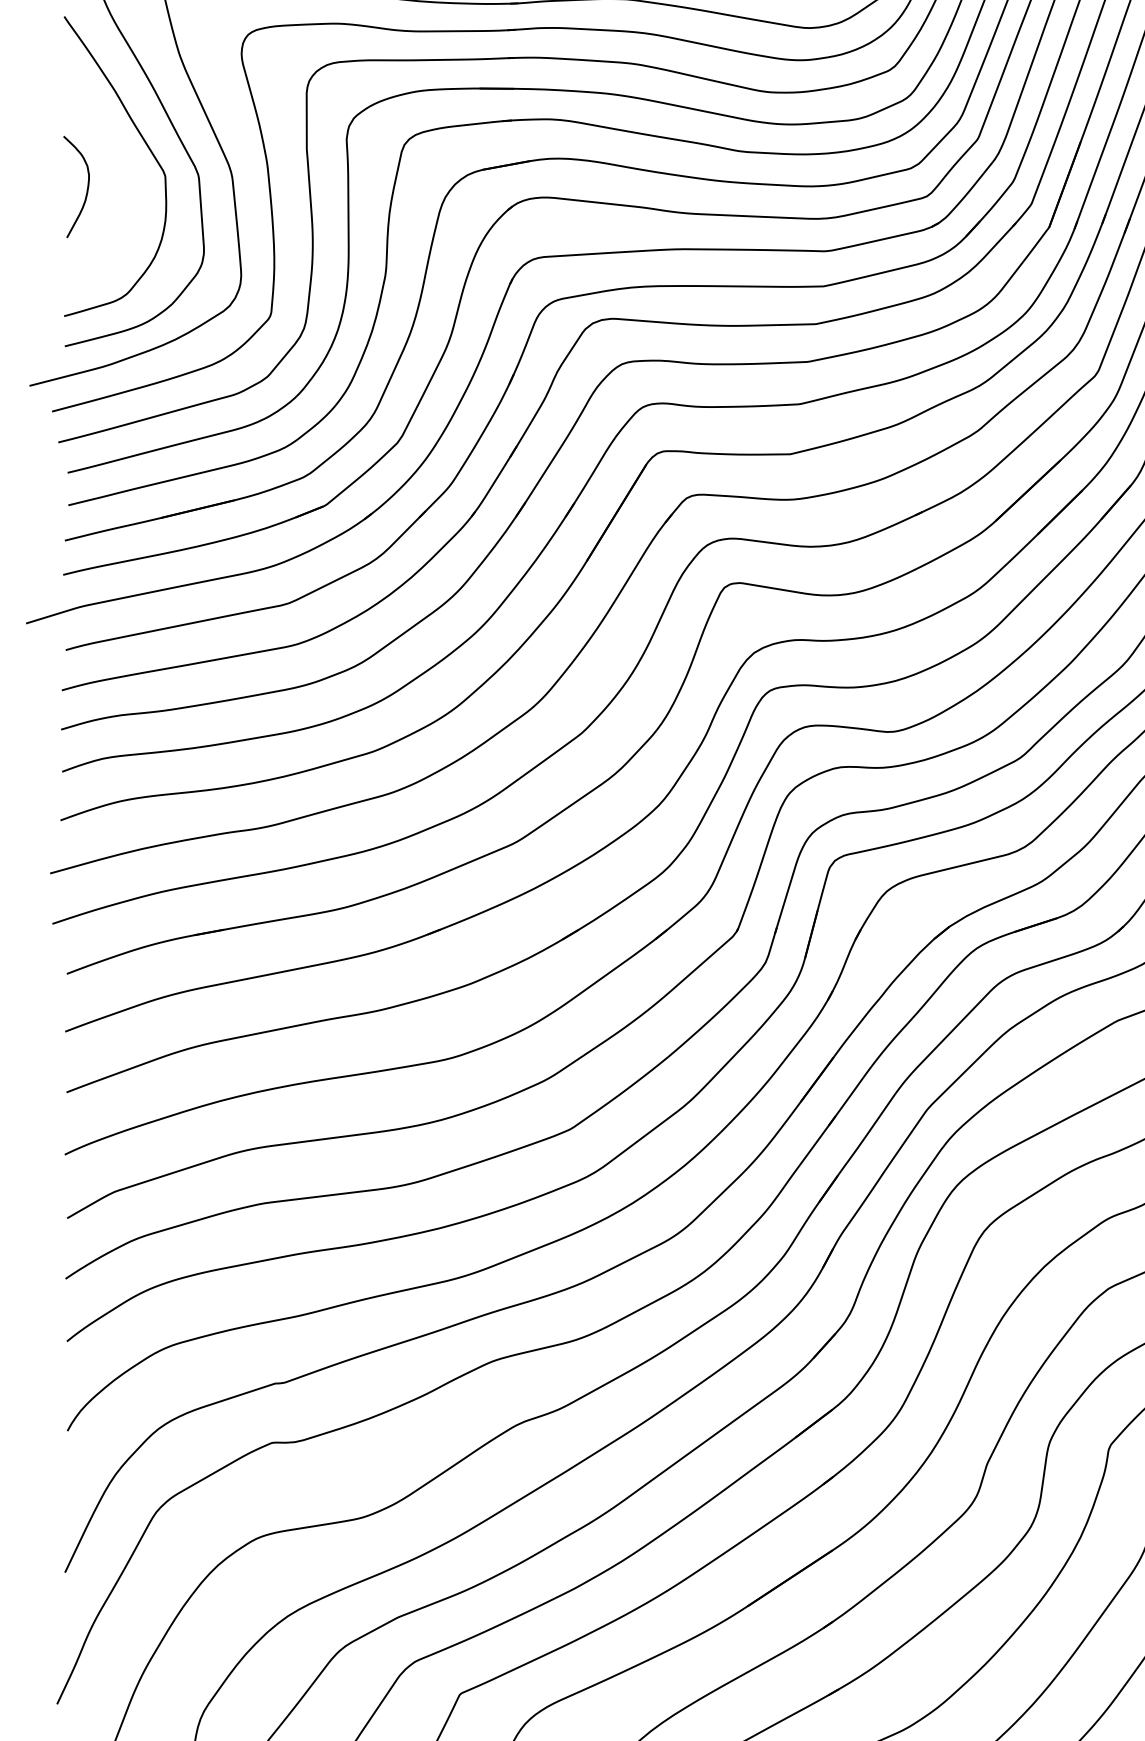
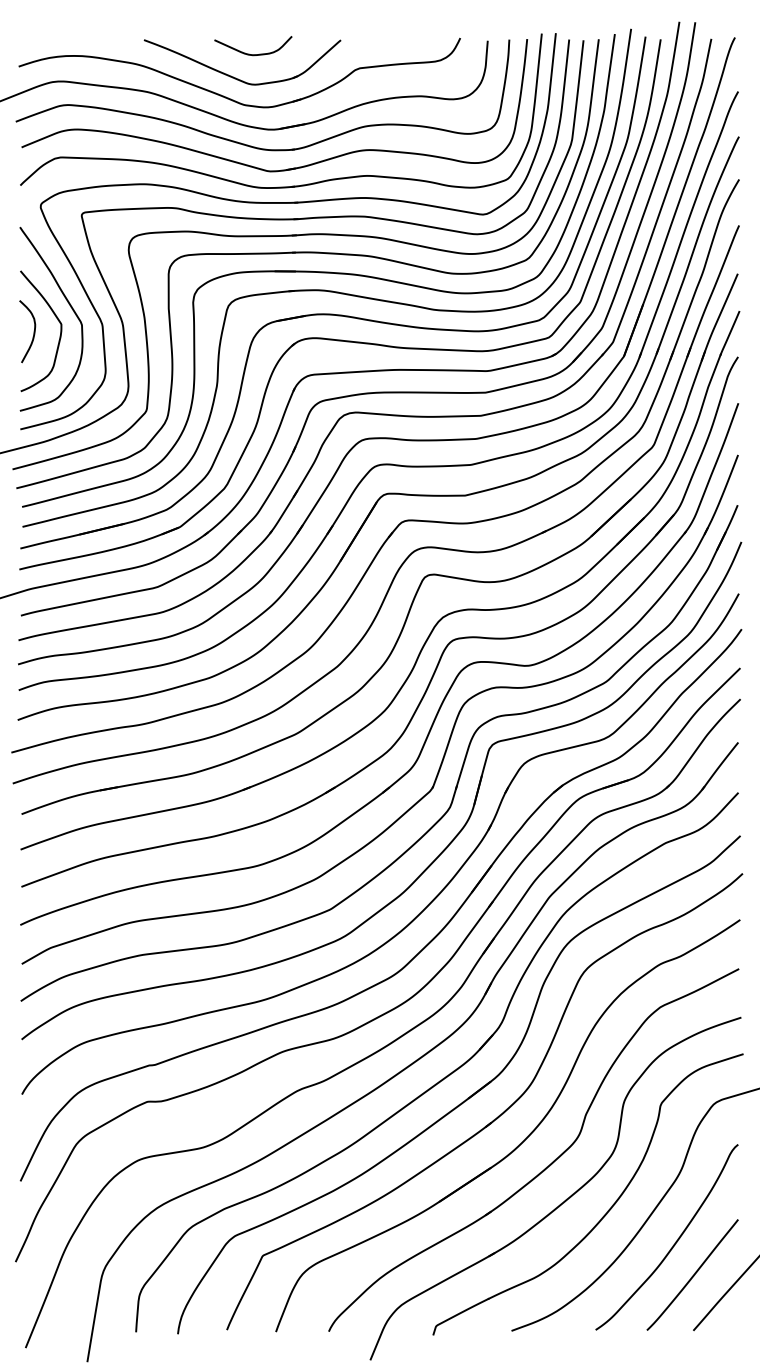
curve: (128, 193) -> (59, 335), added

